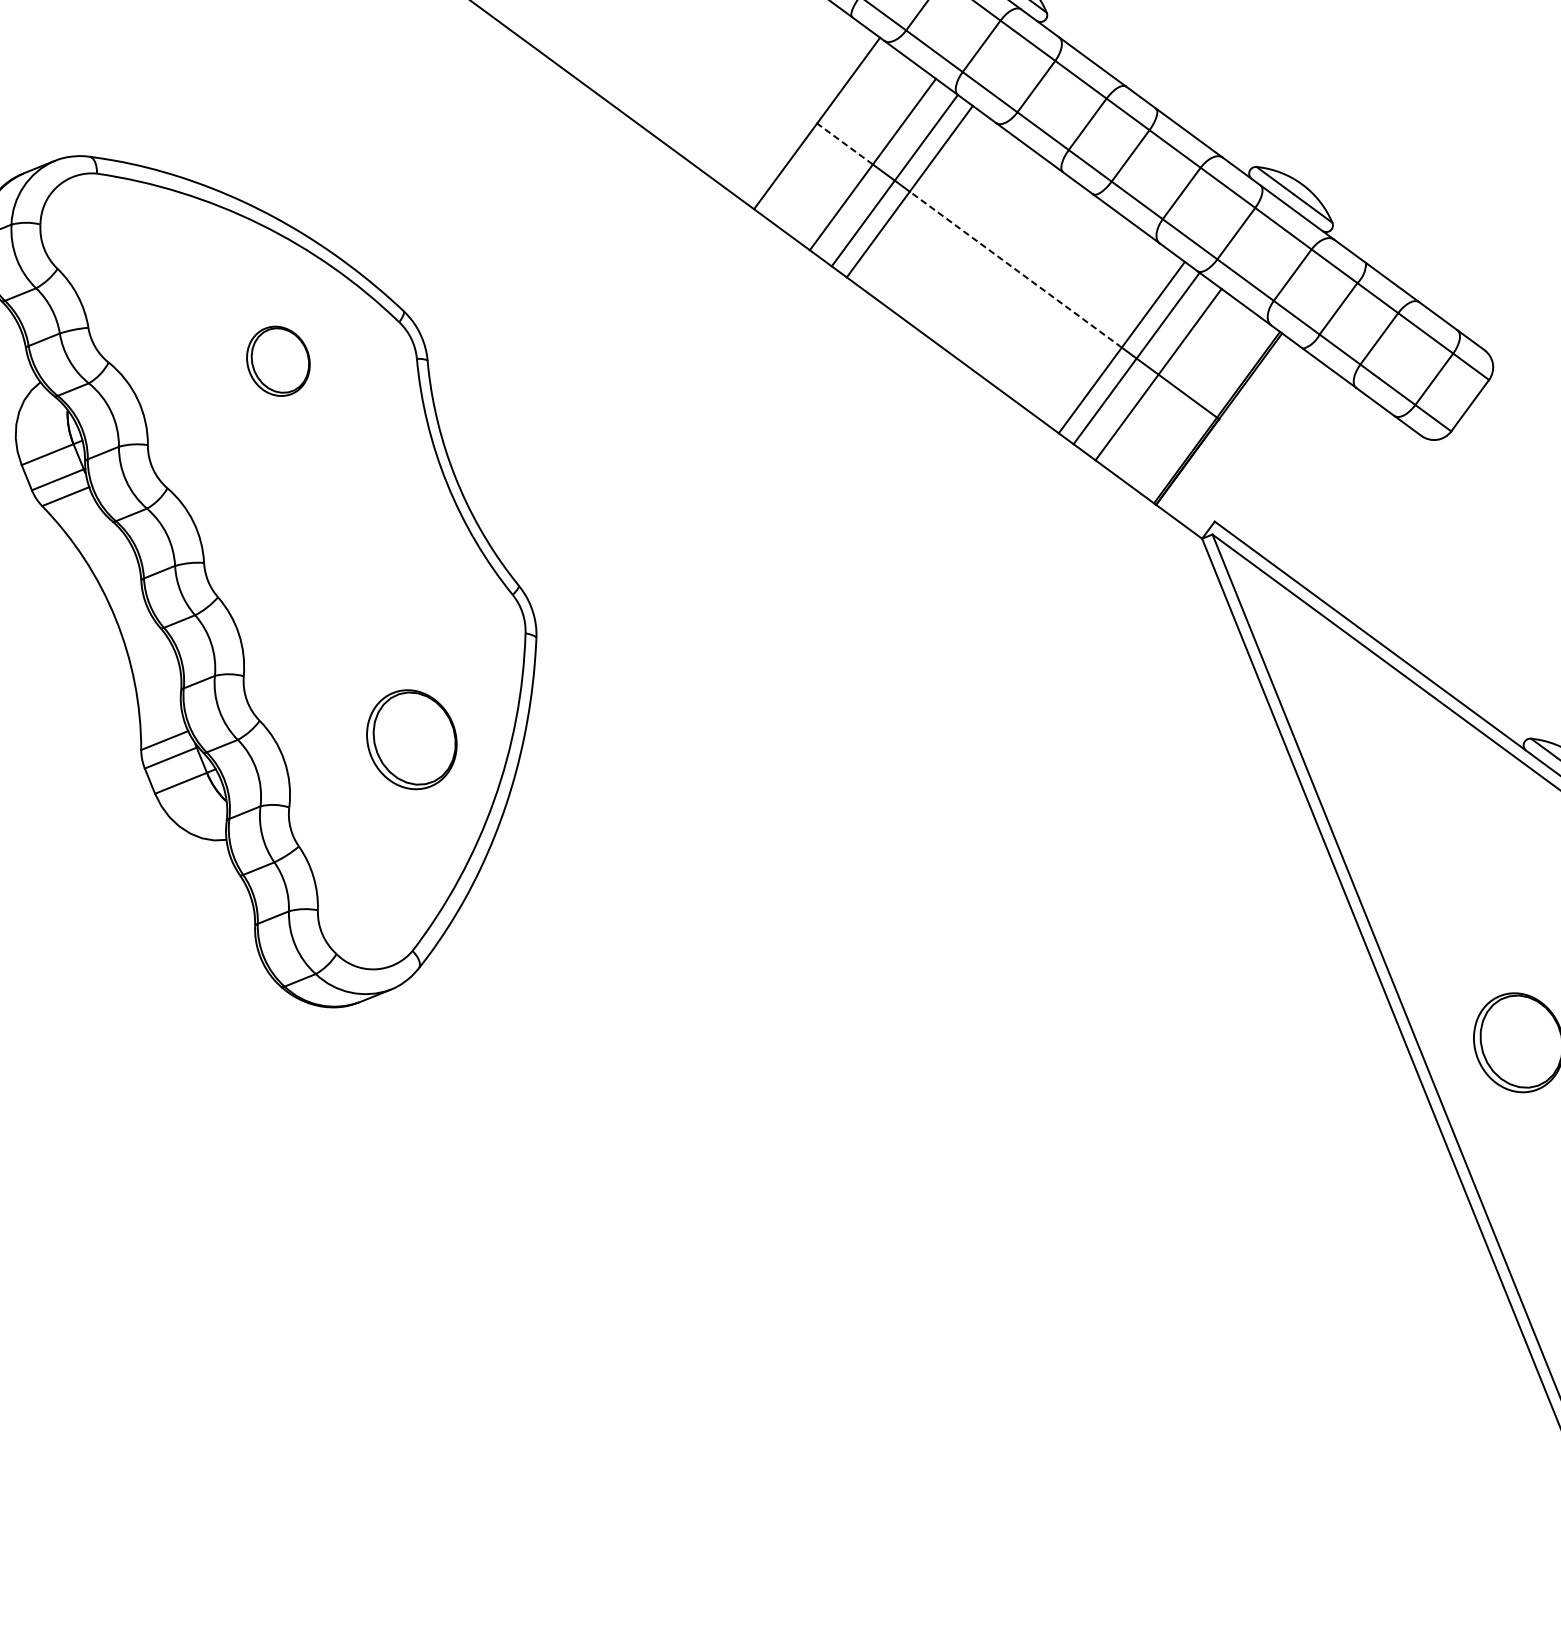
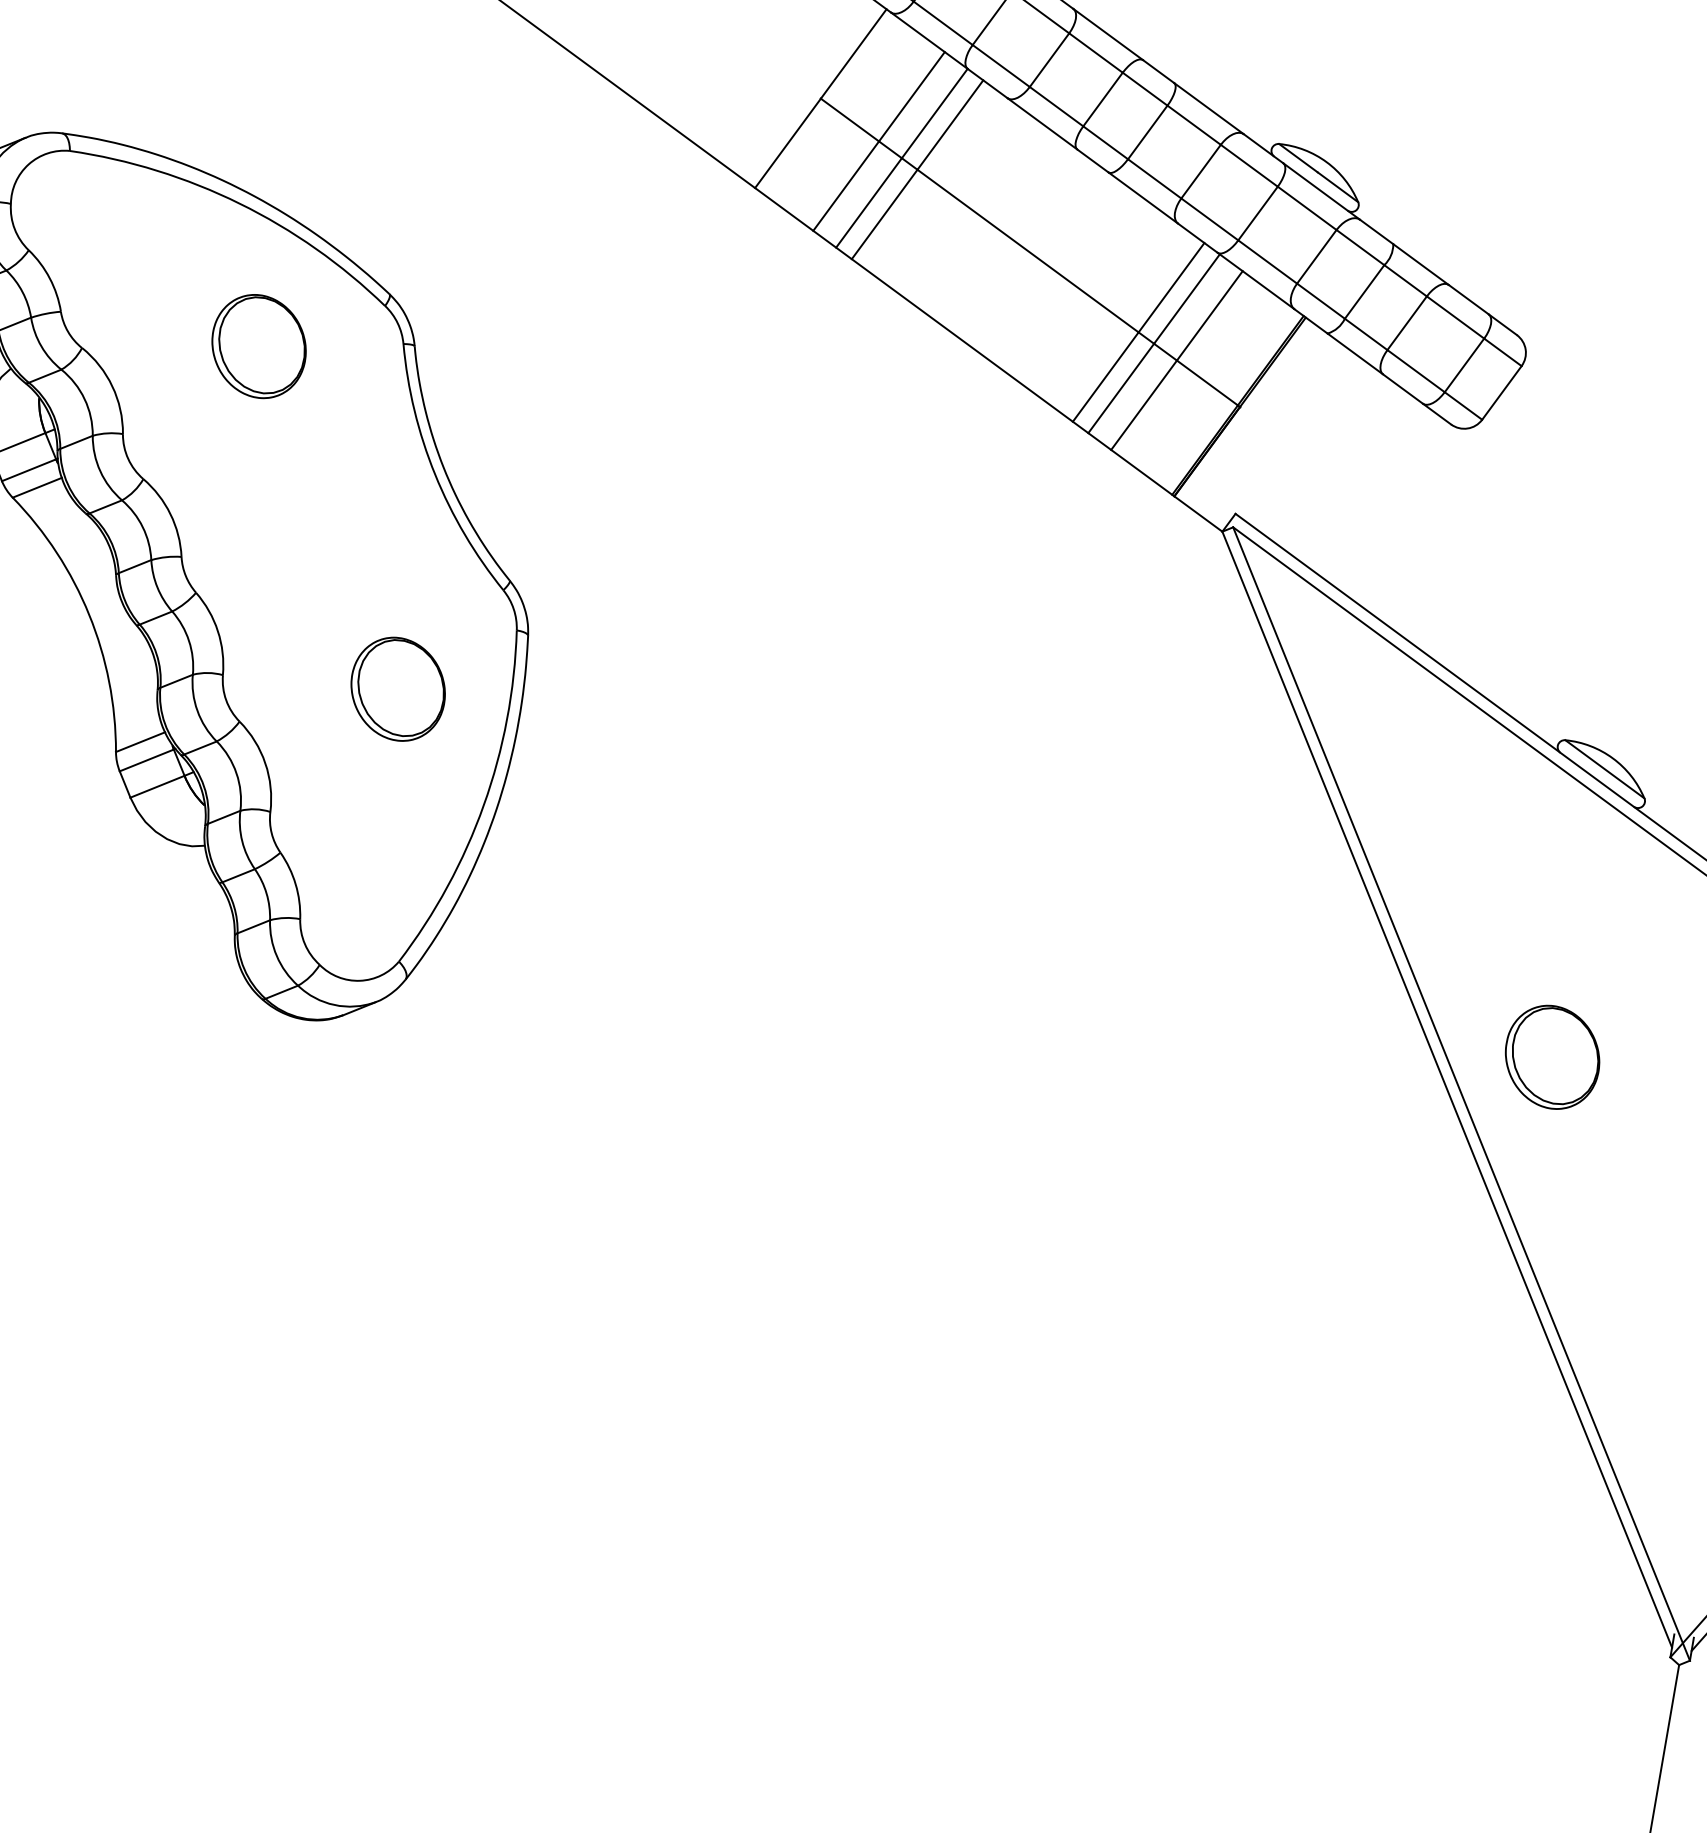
line: (844, 143) -> (849, 119), dashed -> solid
line: (1015, 269) -> (1027, 250), dashed -> solid
part: (277, 361) -> (258, 346), size x1.43
part: (411, 738) -> (397, 688), moved

